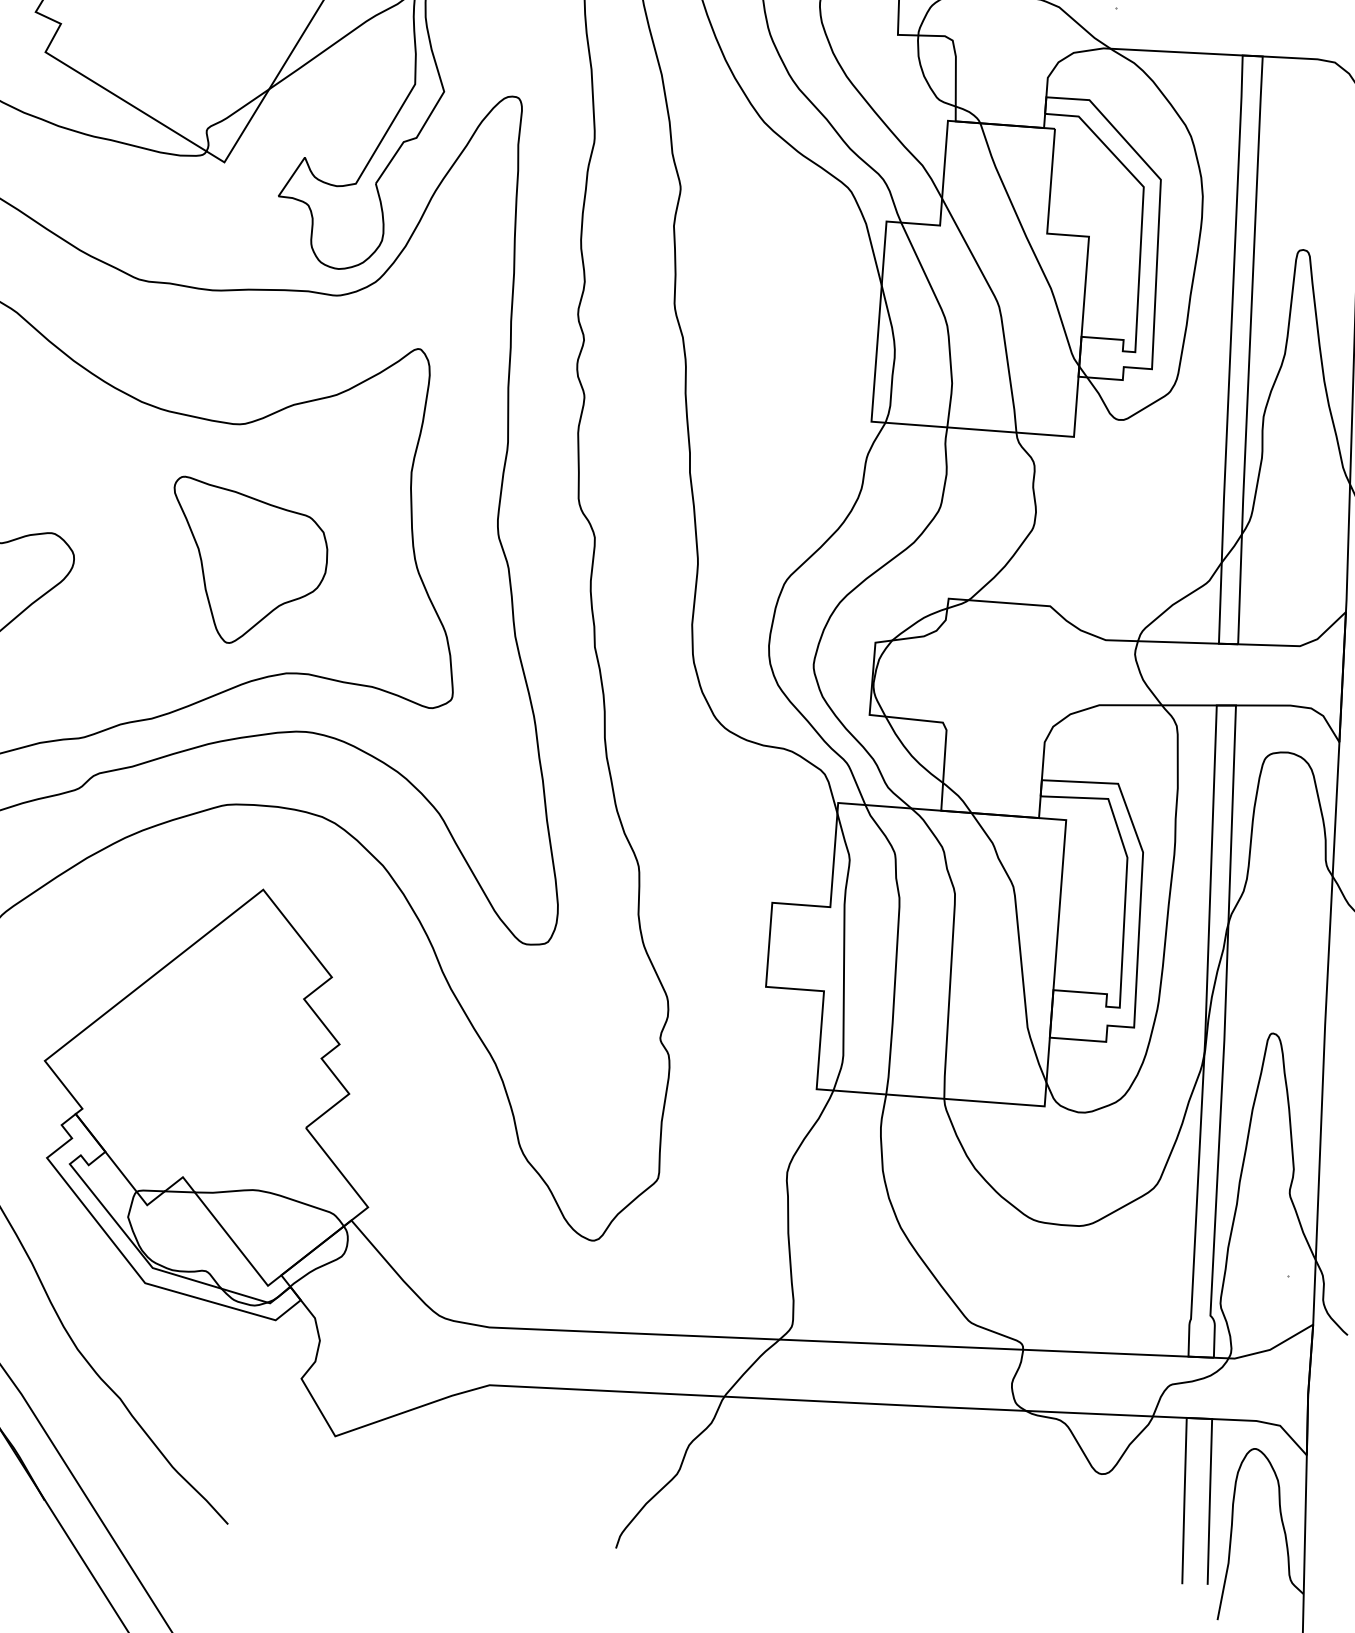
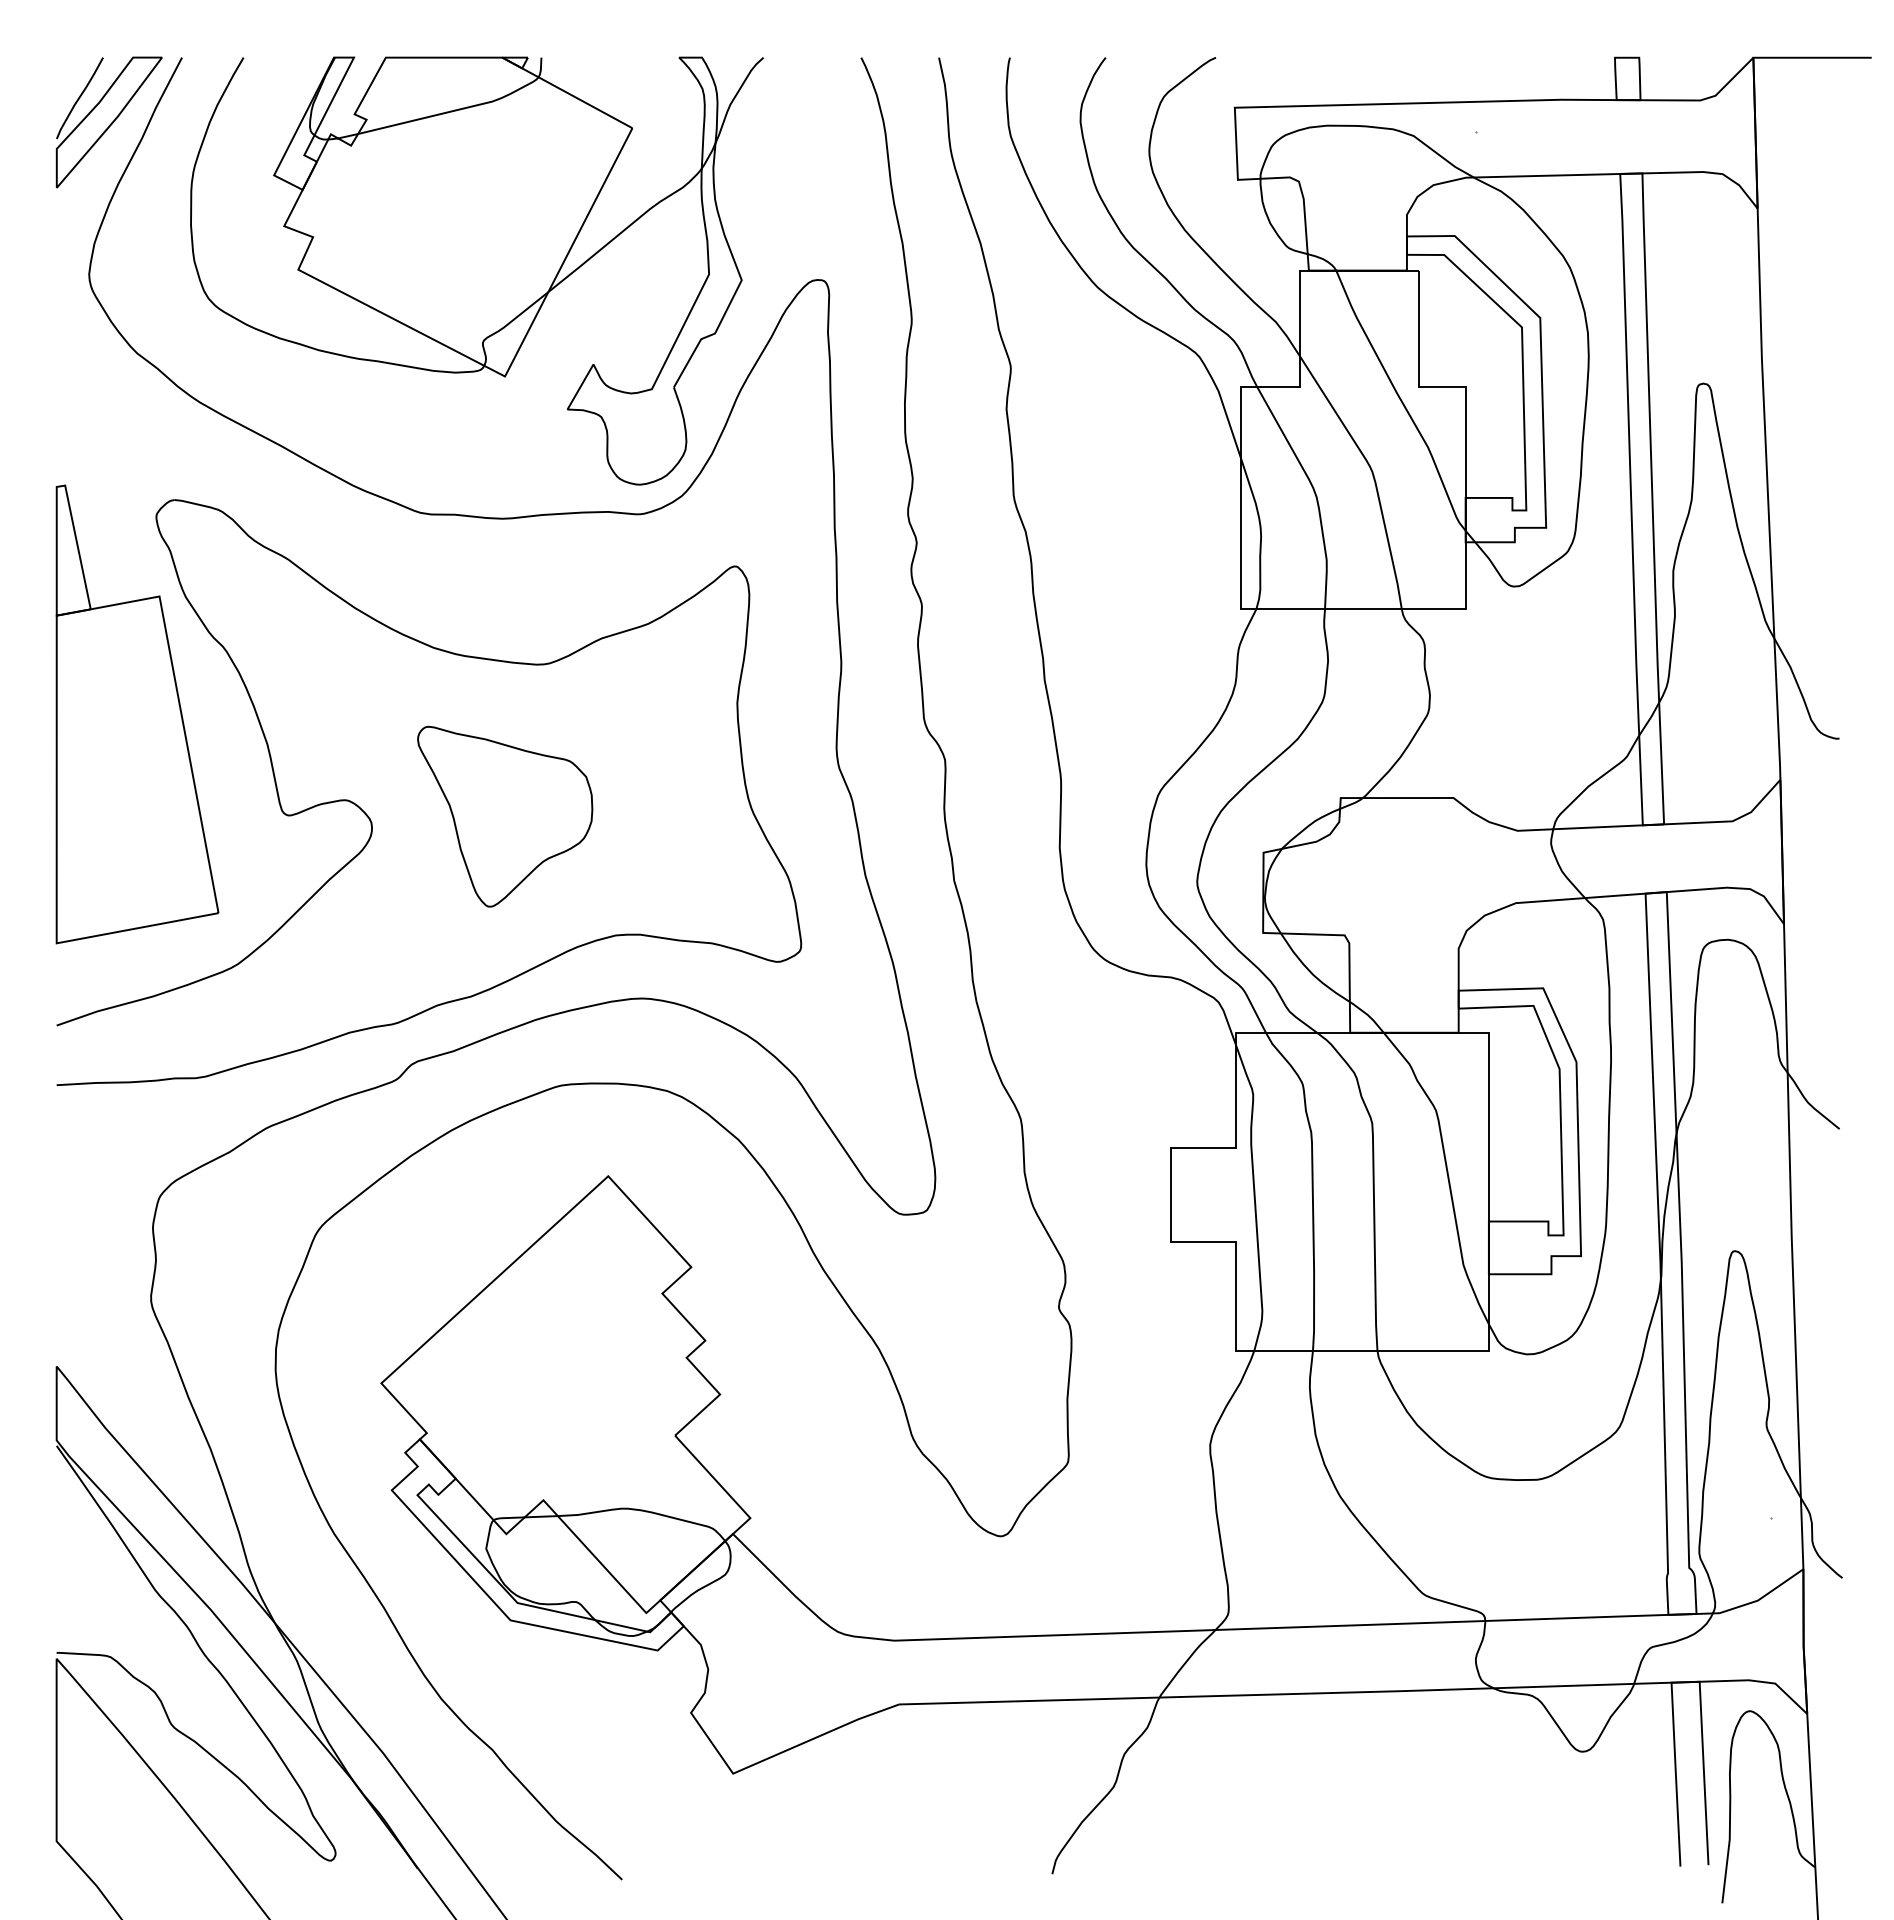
part: (248, 562) -> (505, 816), moved

